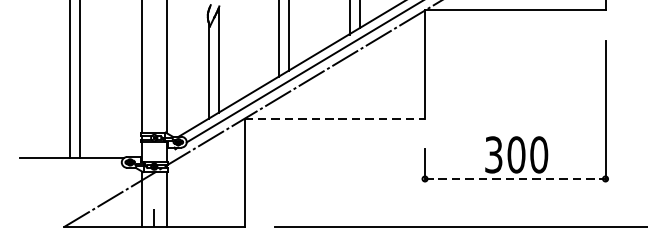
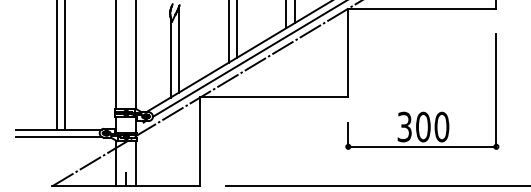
line: (334, 118) -> (274, 97), dashed -> solid
line: (71, 166) -> (58, 136), added
line: (515, 178) -> (422, 146), dashed -> solid

